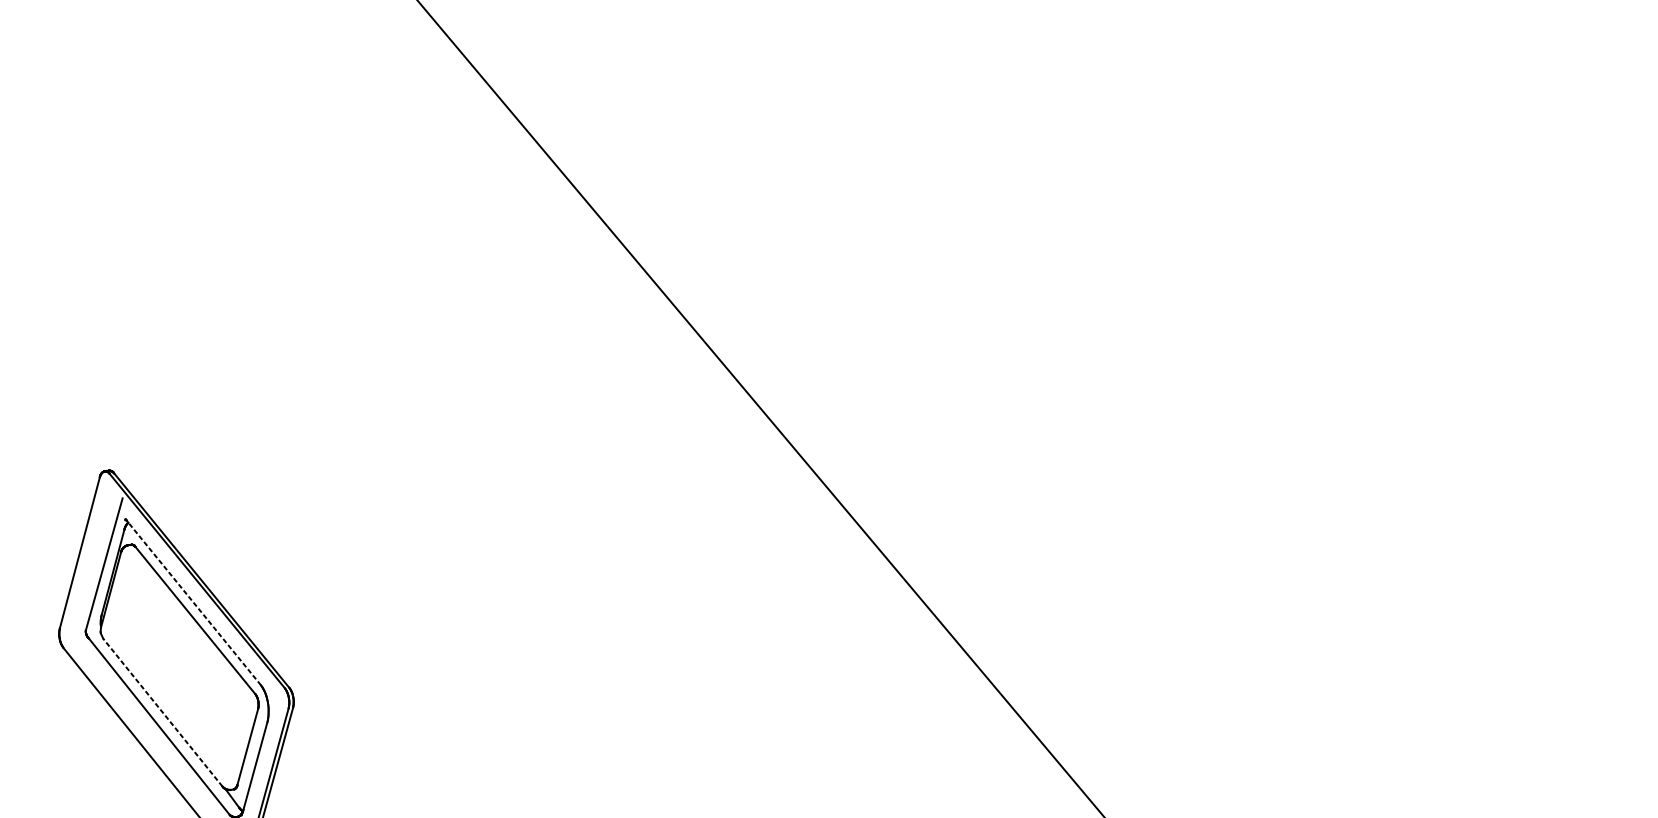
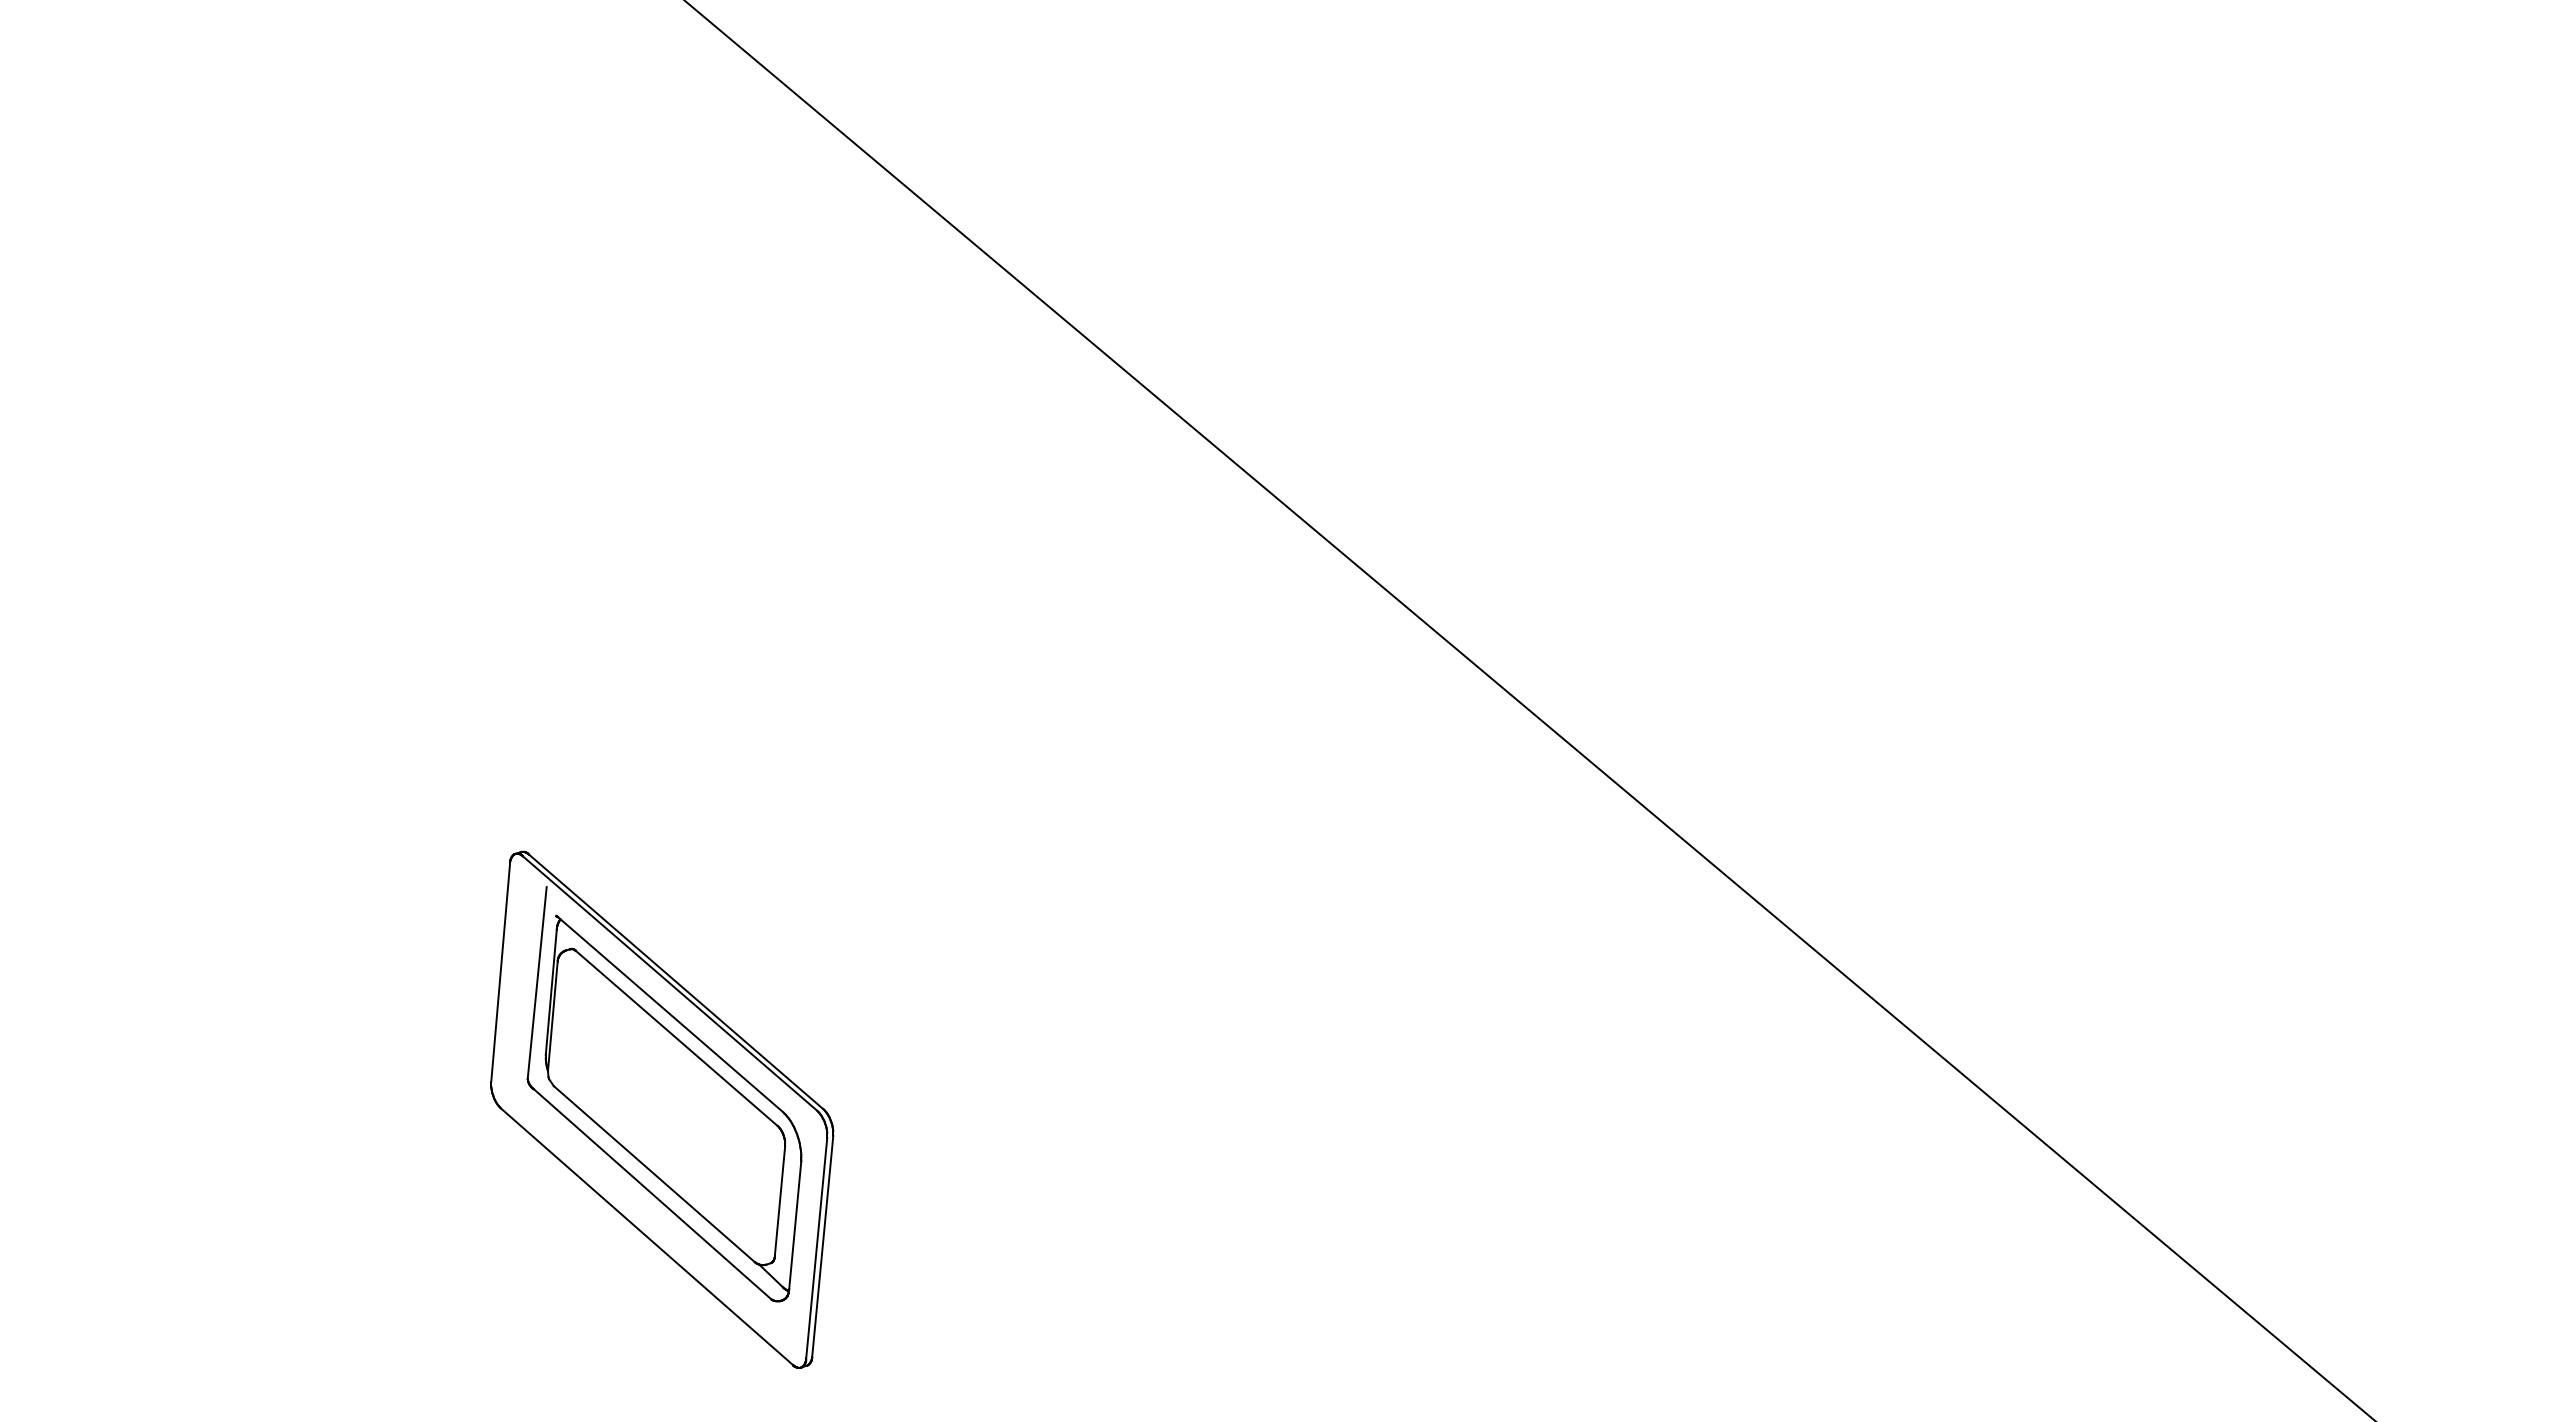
line: (194, 603) -> (671, 1015), dashed -> solid
line: (162, 712) -> (653, 1173), dashed -> solid

